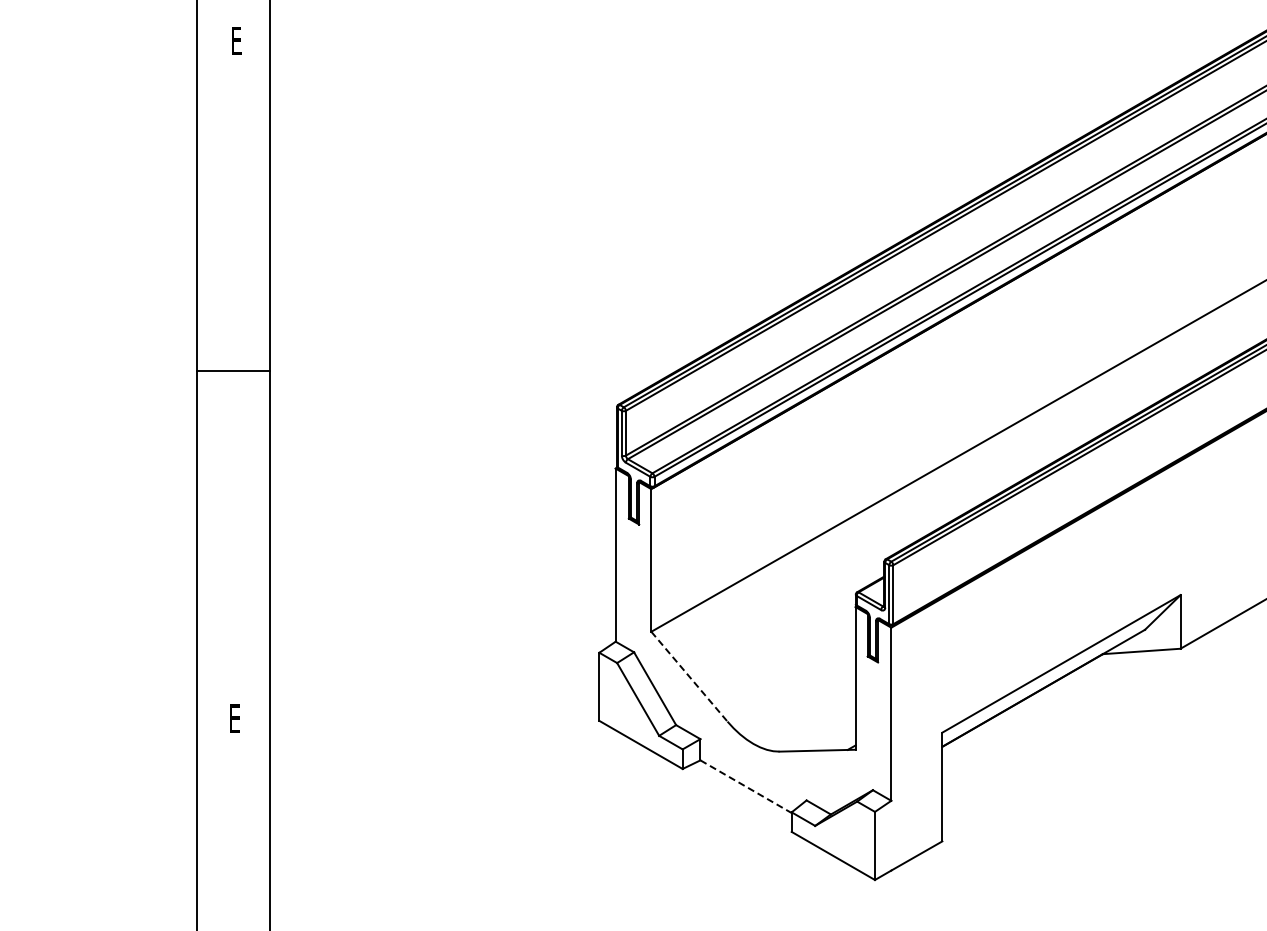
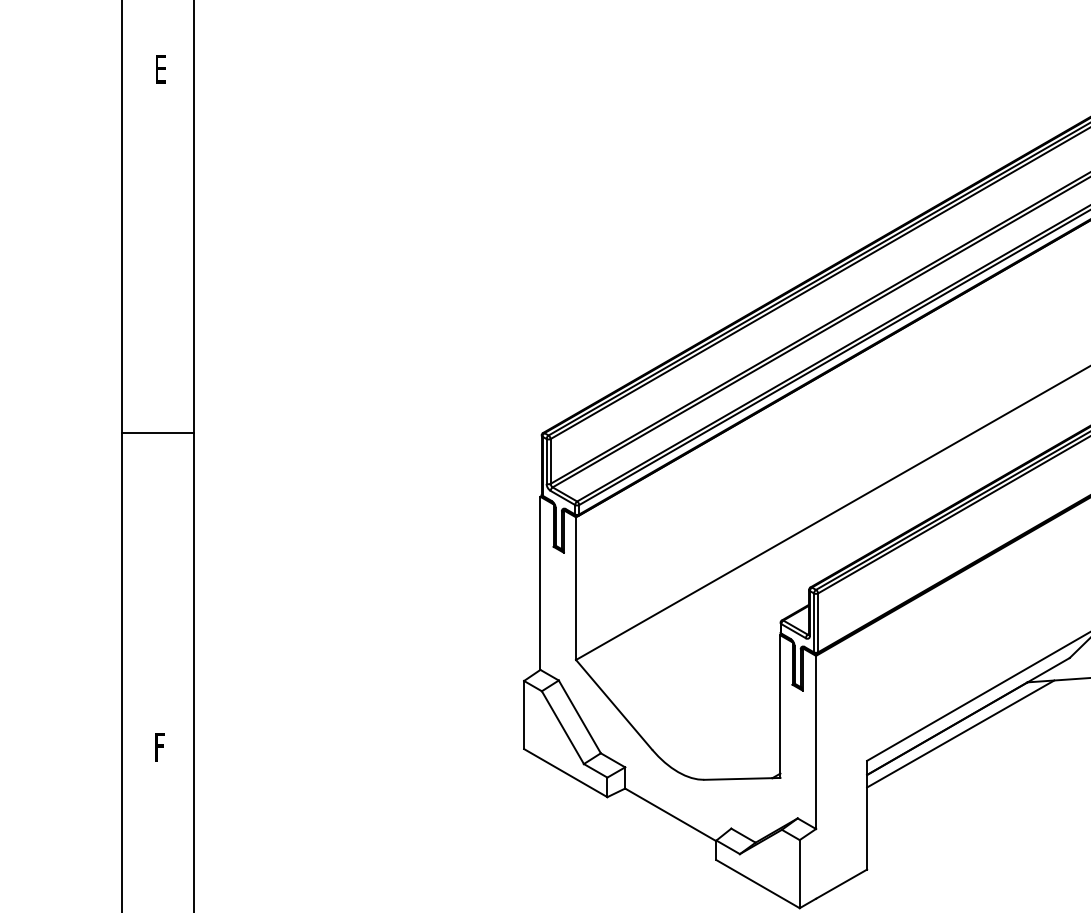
line: (233, 371) -> (158, 433), moved
line: (689, 676) -> (614, 704), dashed -> solid
line: (1035, 705) -> (960, 733), added
text: (234, 718) -> (159, 746), E -> F
line: (746, 786) -> (671, 814), dashed -> solid

